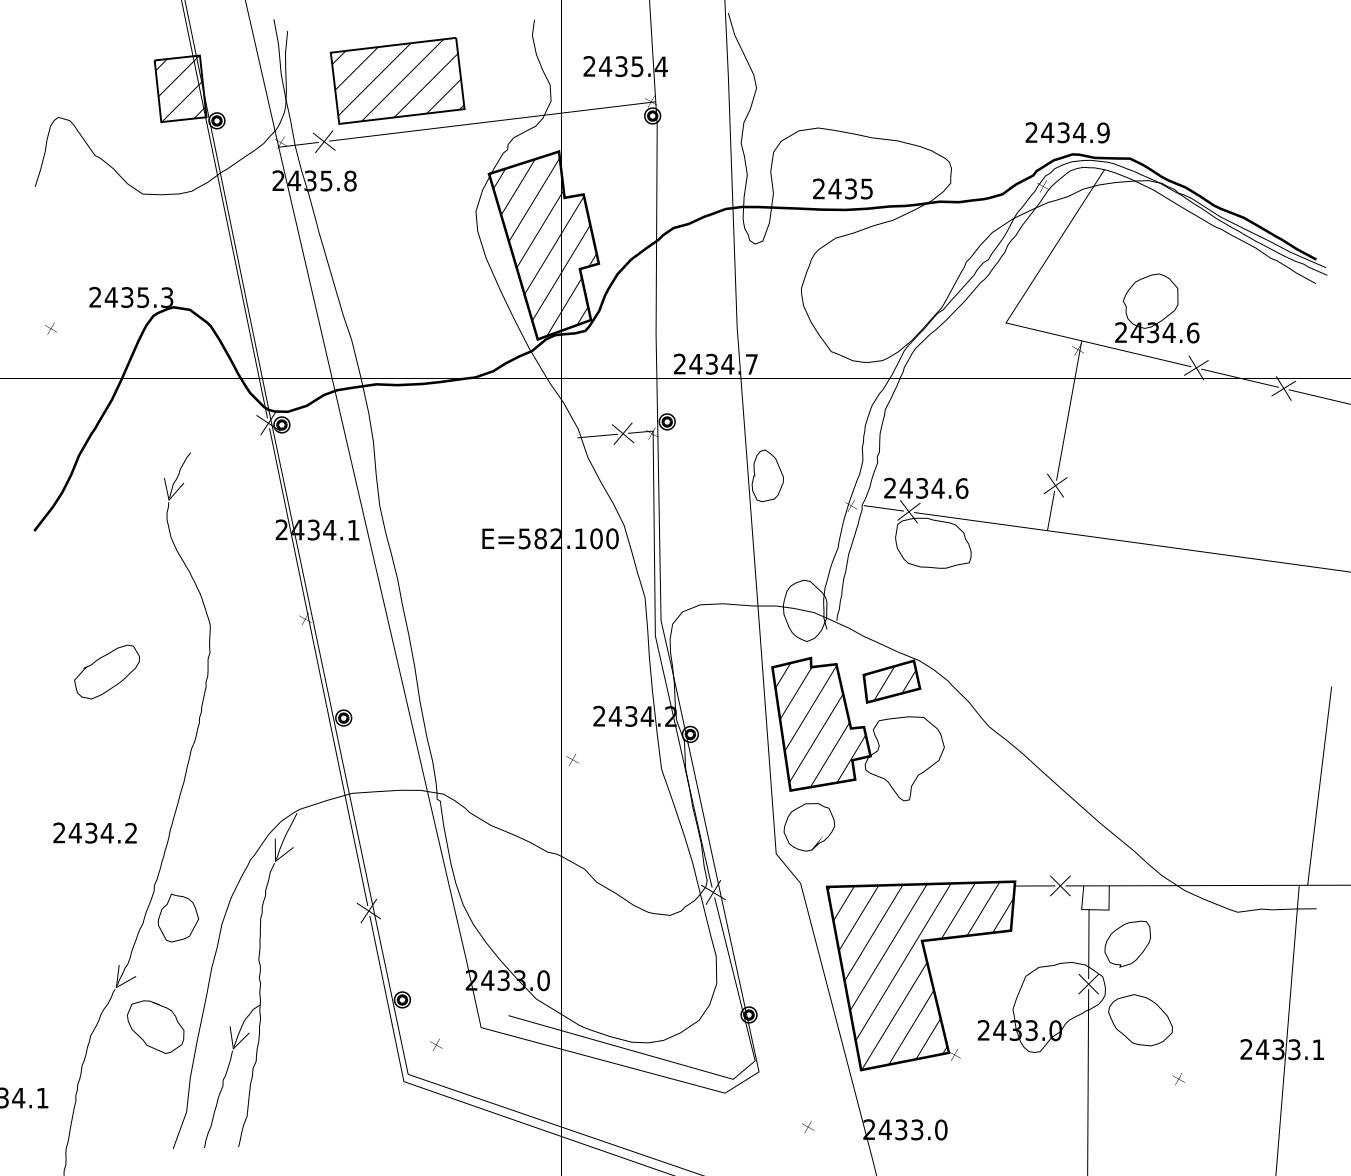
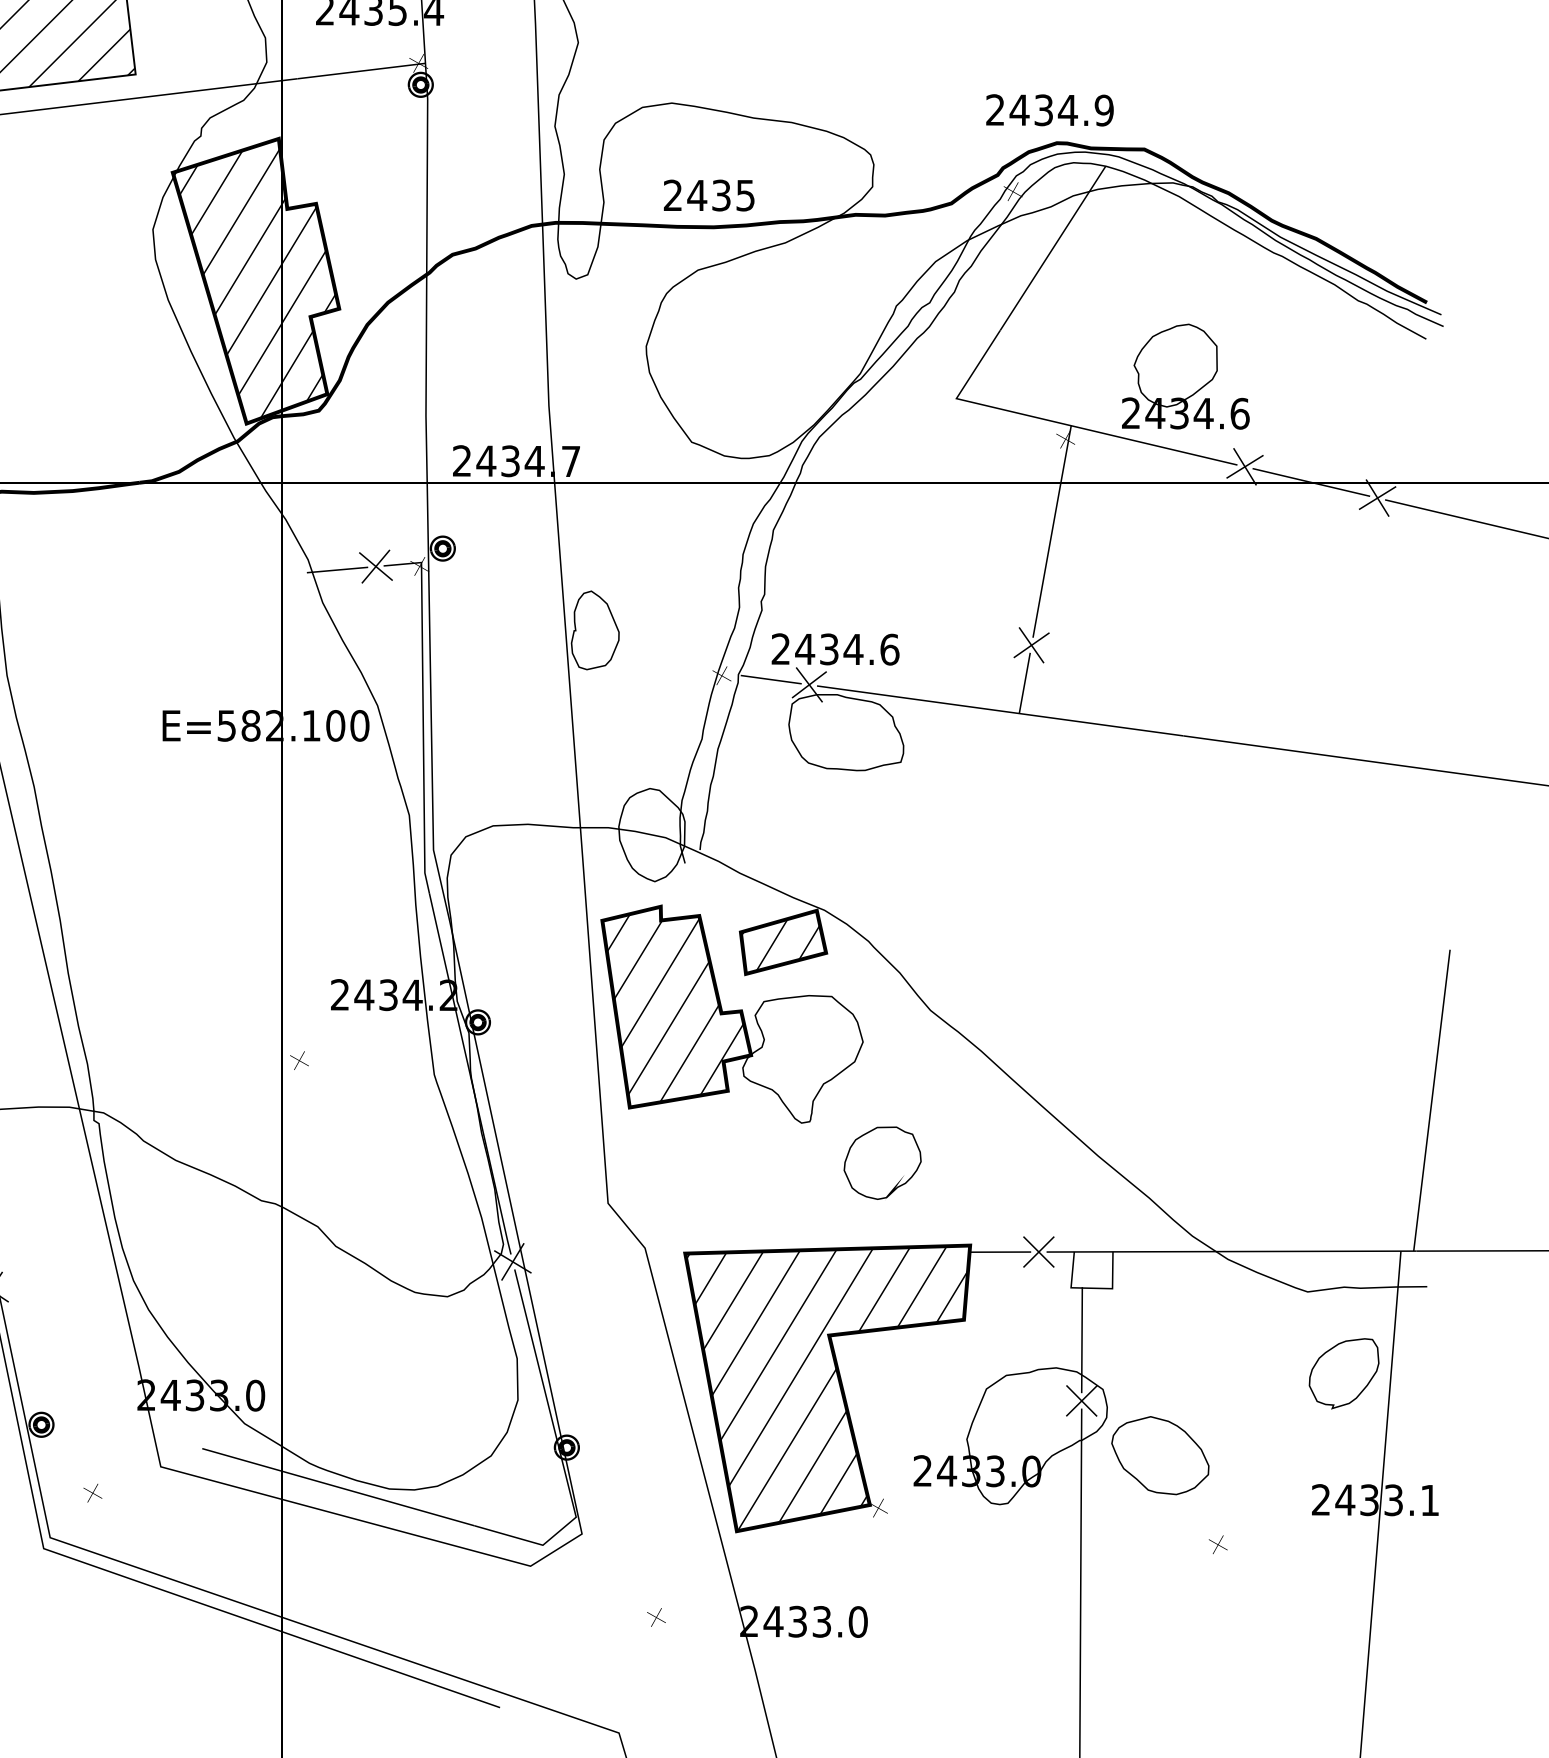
part: (808, 827) -> (881, 1163), moved
part: (1127, 943) -> (1343, 1372), moved

